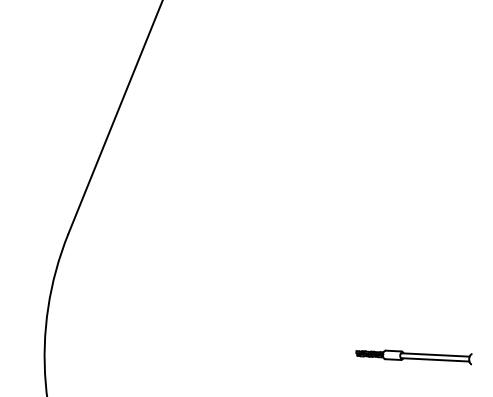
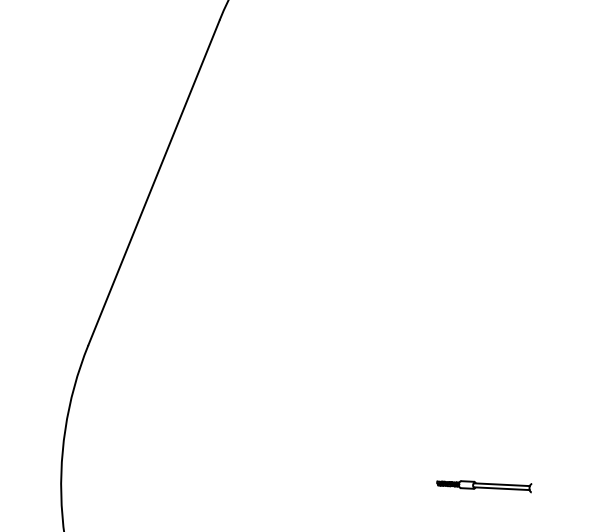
part: (414, 357) -> (484, 486), size x0.71

